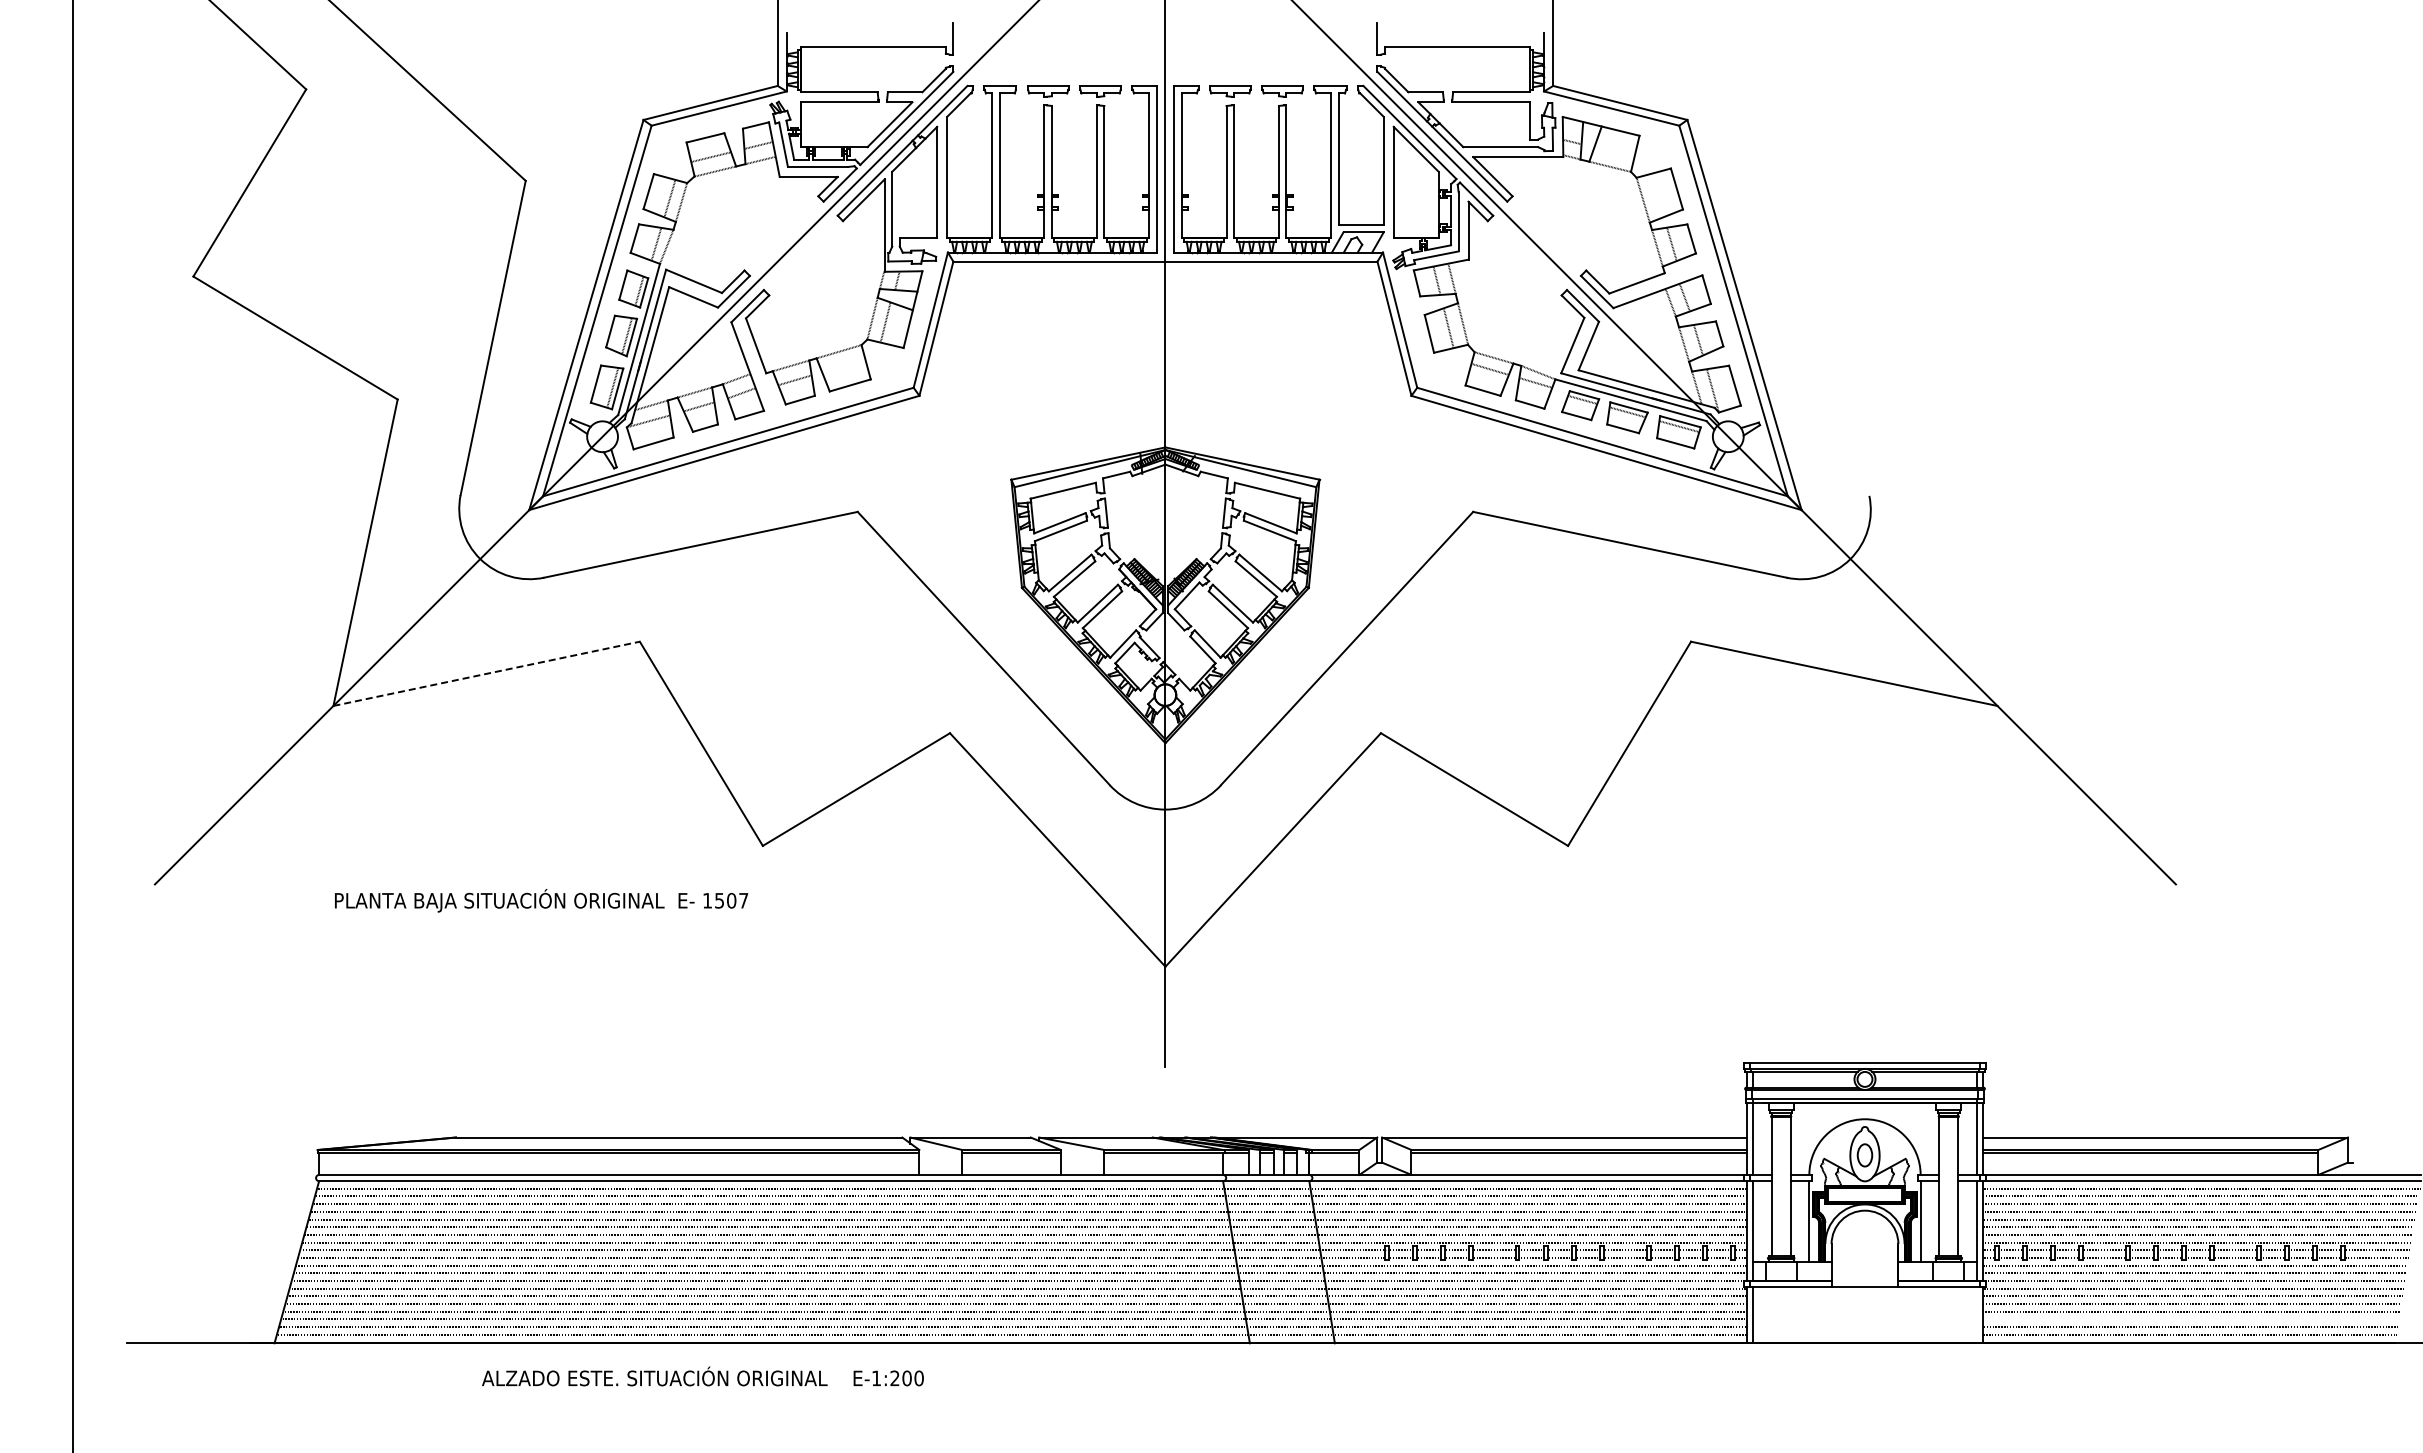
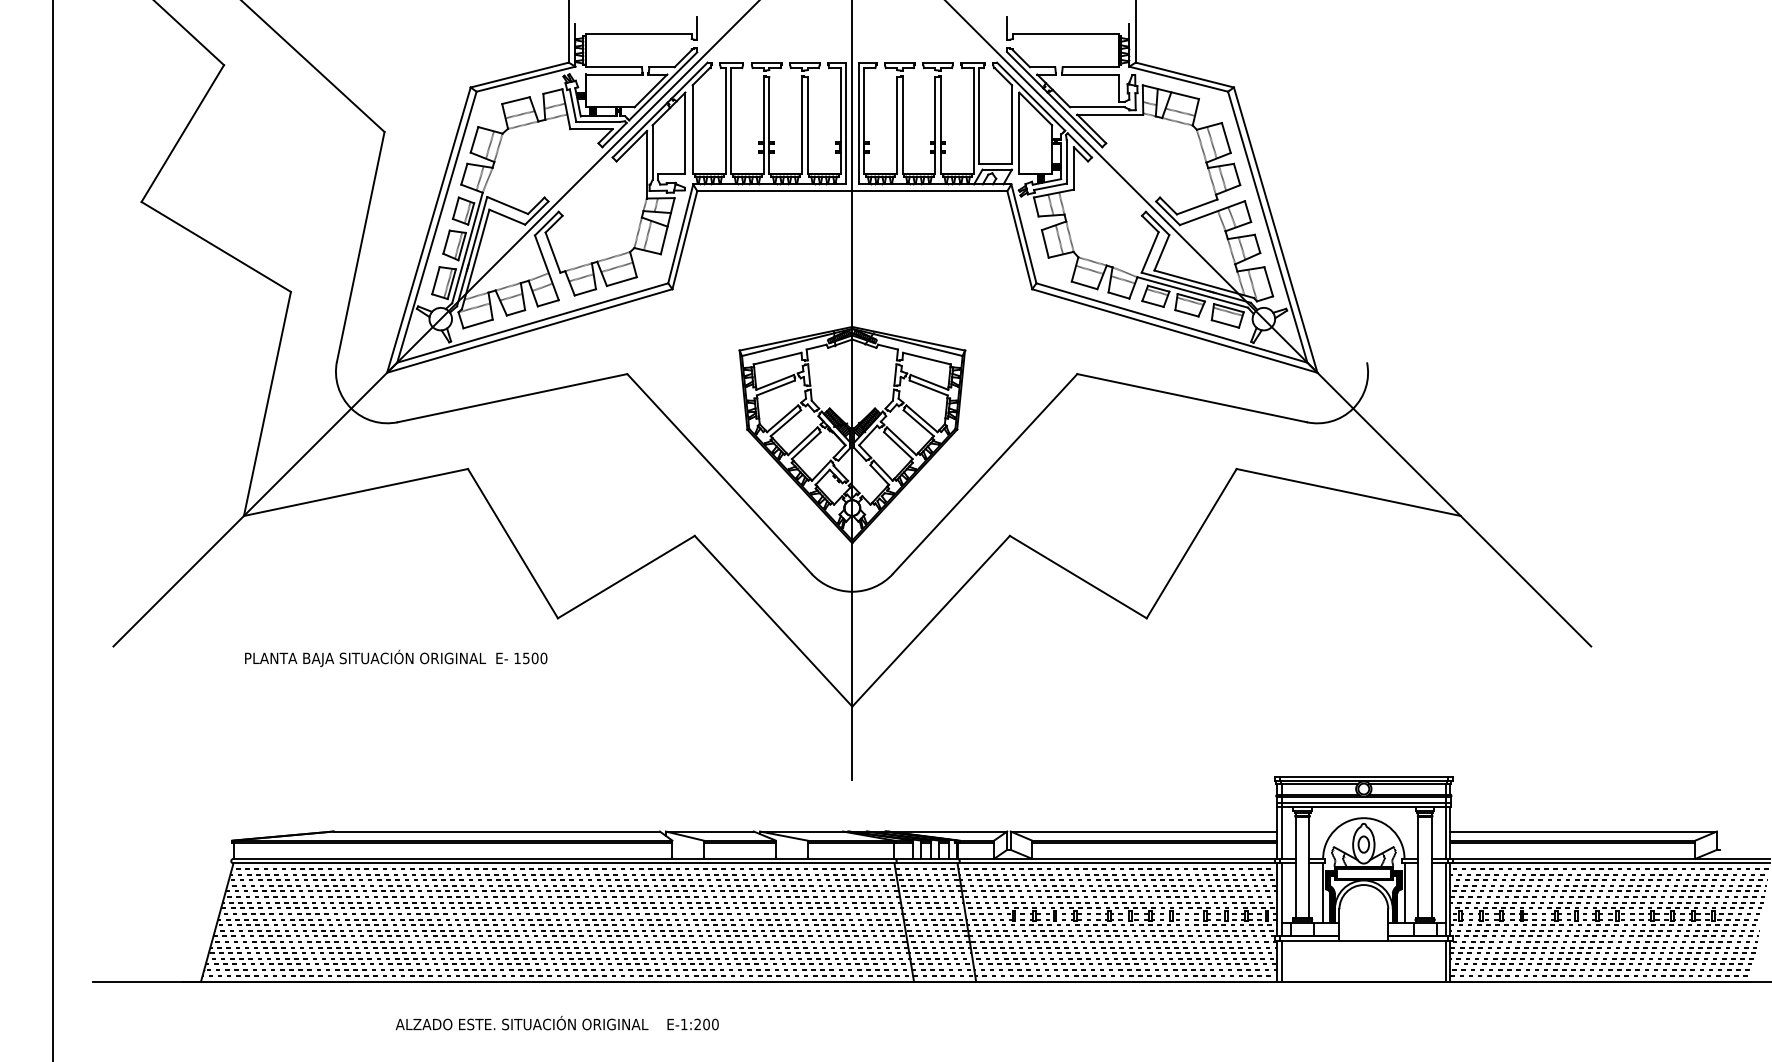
line: (1613, 153) -> (1179, 112), added
line: (1657, 195) -> (1212, 142), added
line: (843, 365) -> (616, 267), added
line: (486, 673) -> (355, 492), dashed -> solid
text: (743, 900) -> (543, 658), 1507 -> 1500
line: (1976, 1315) -> (1445, 961), added
line: (2190, 1319) -> (1601, 964), added
text: (702, 1376) -> (556, 1023), moved

